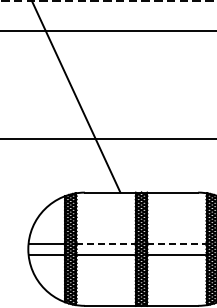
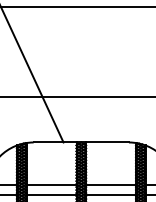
line: (106, 243) -> (51, 185), dashed -> solid
line: (176, 243) -> (110, 185), dashed -> solid

